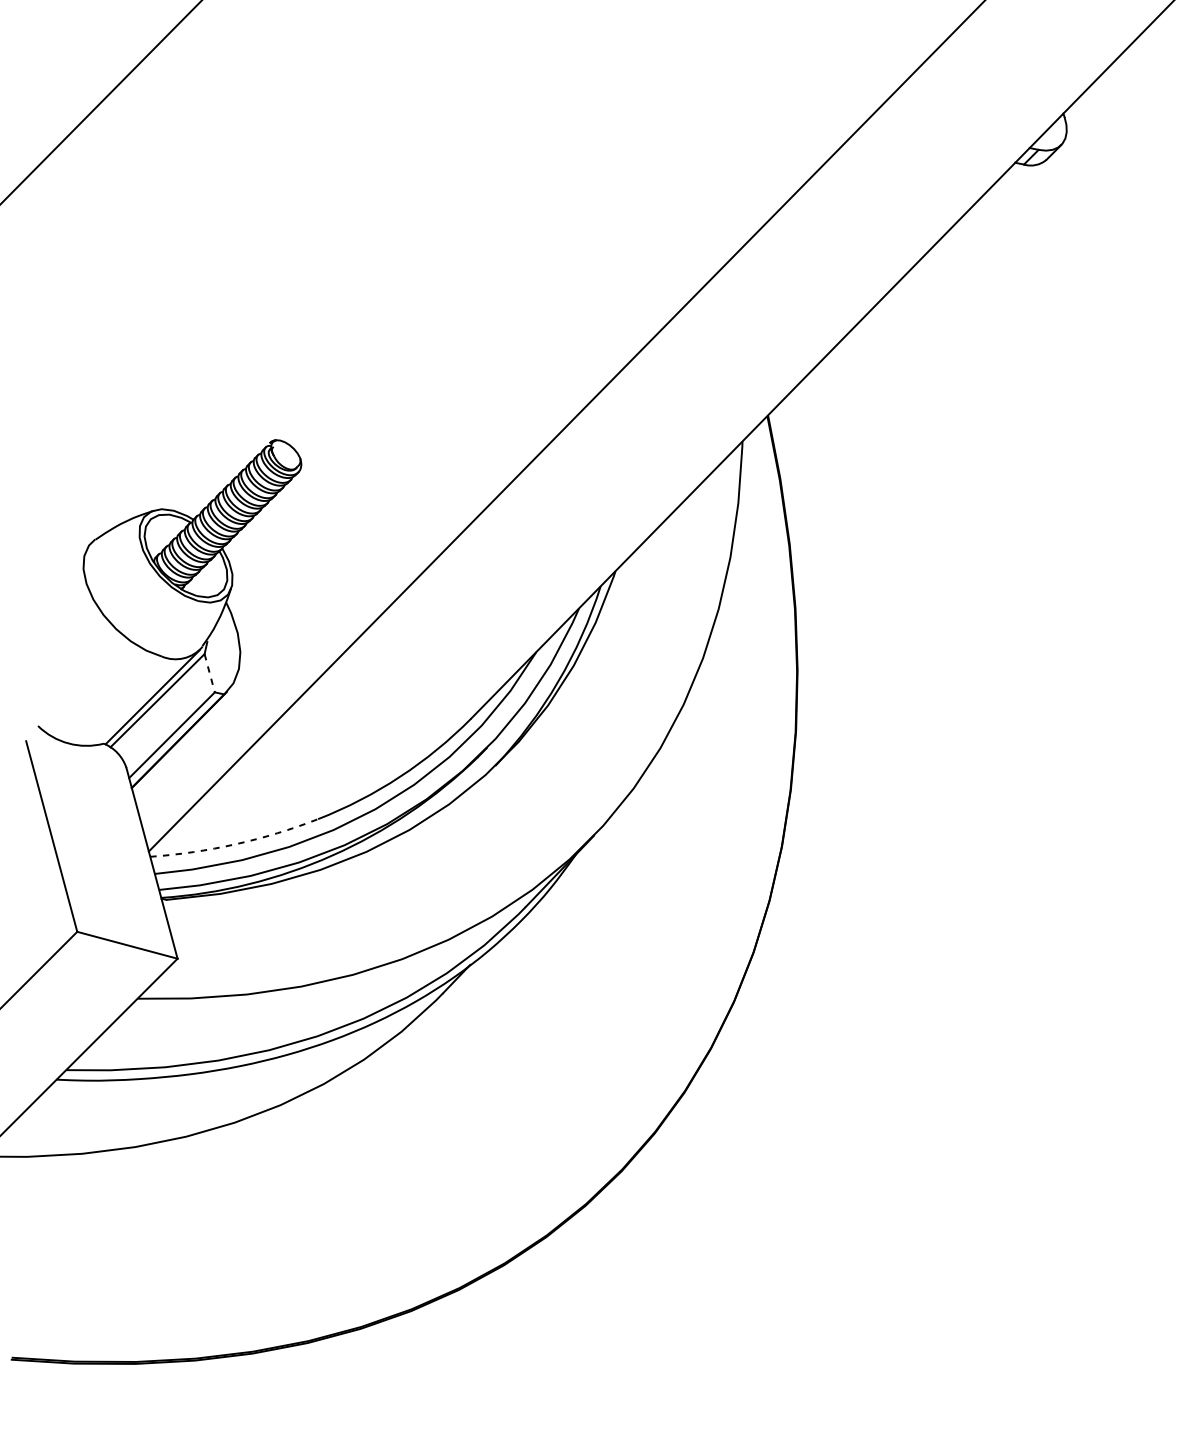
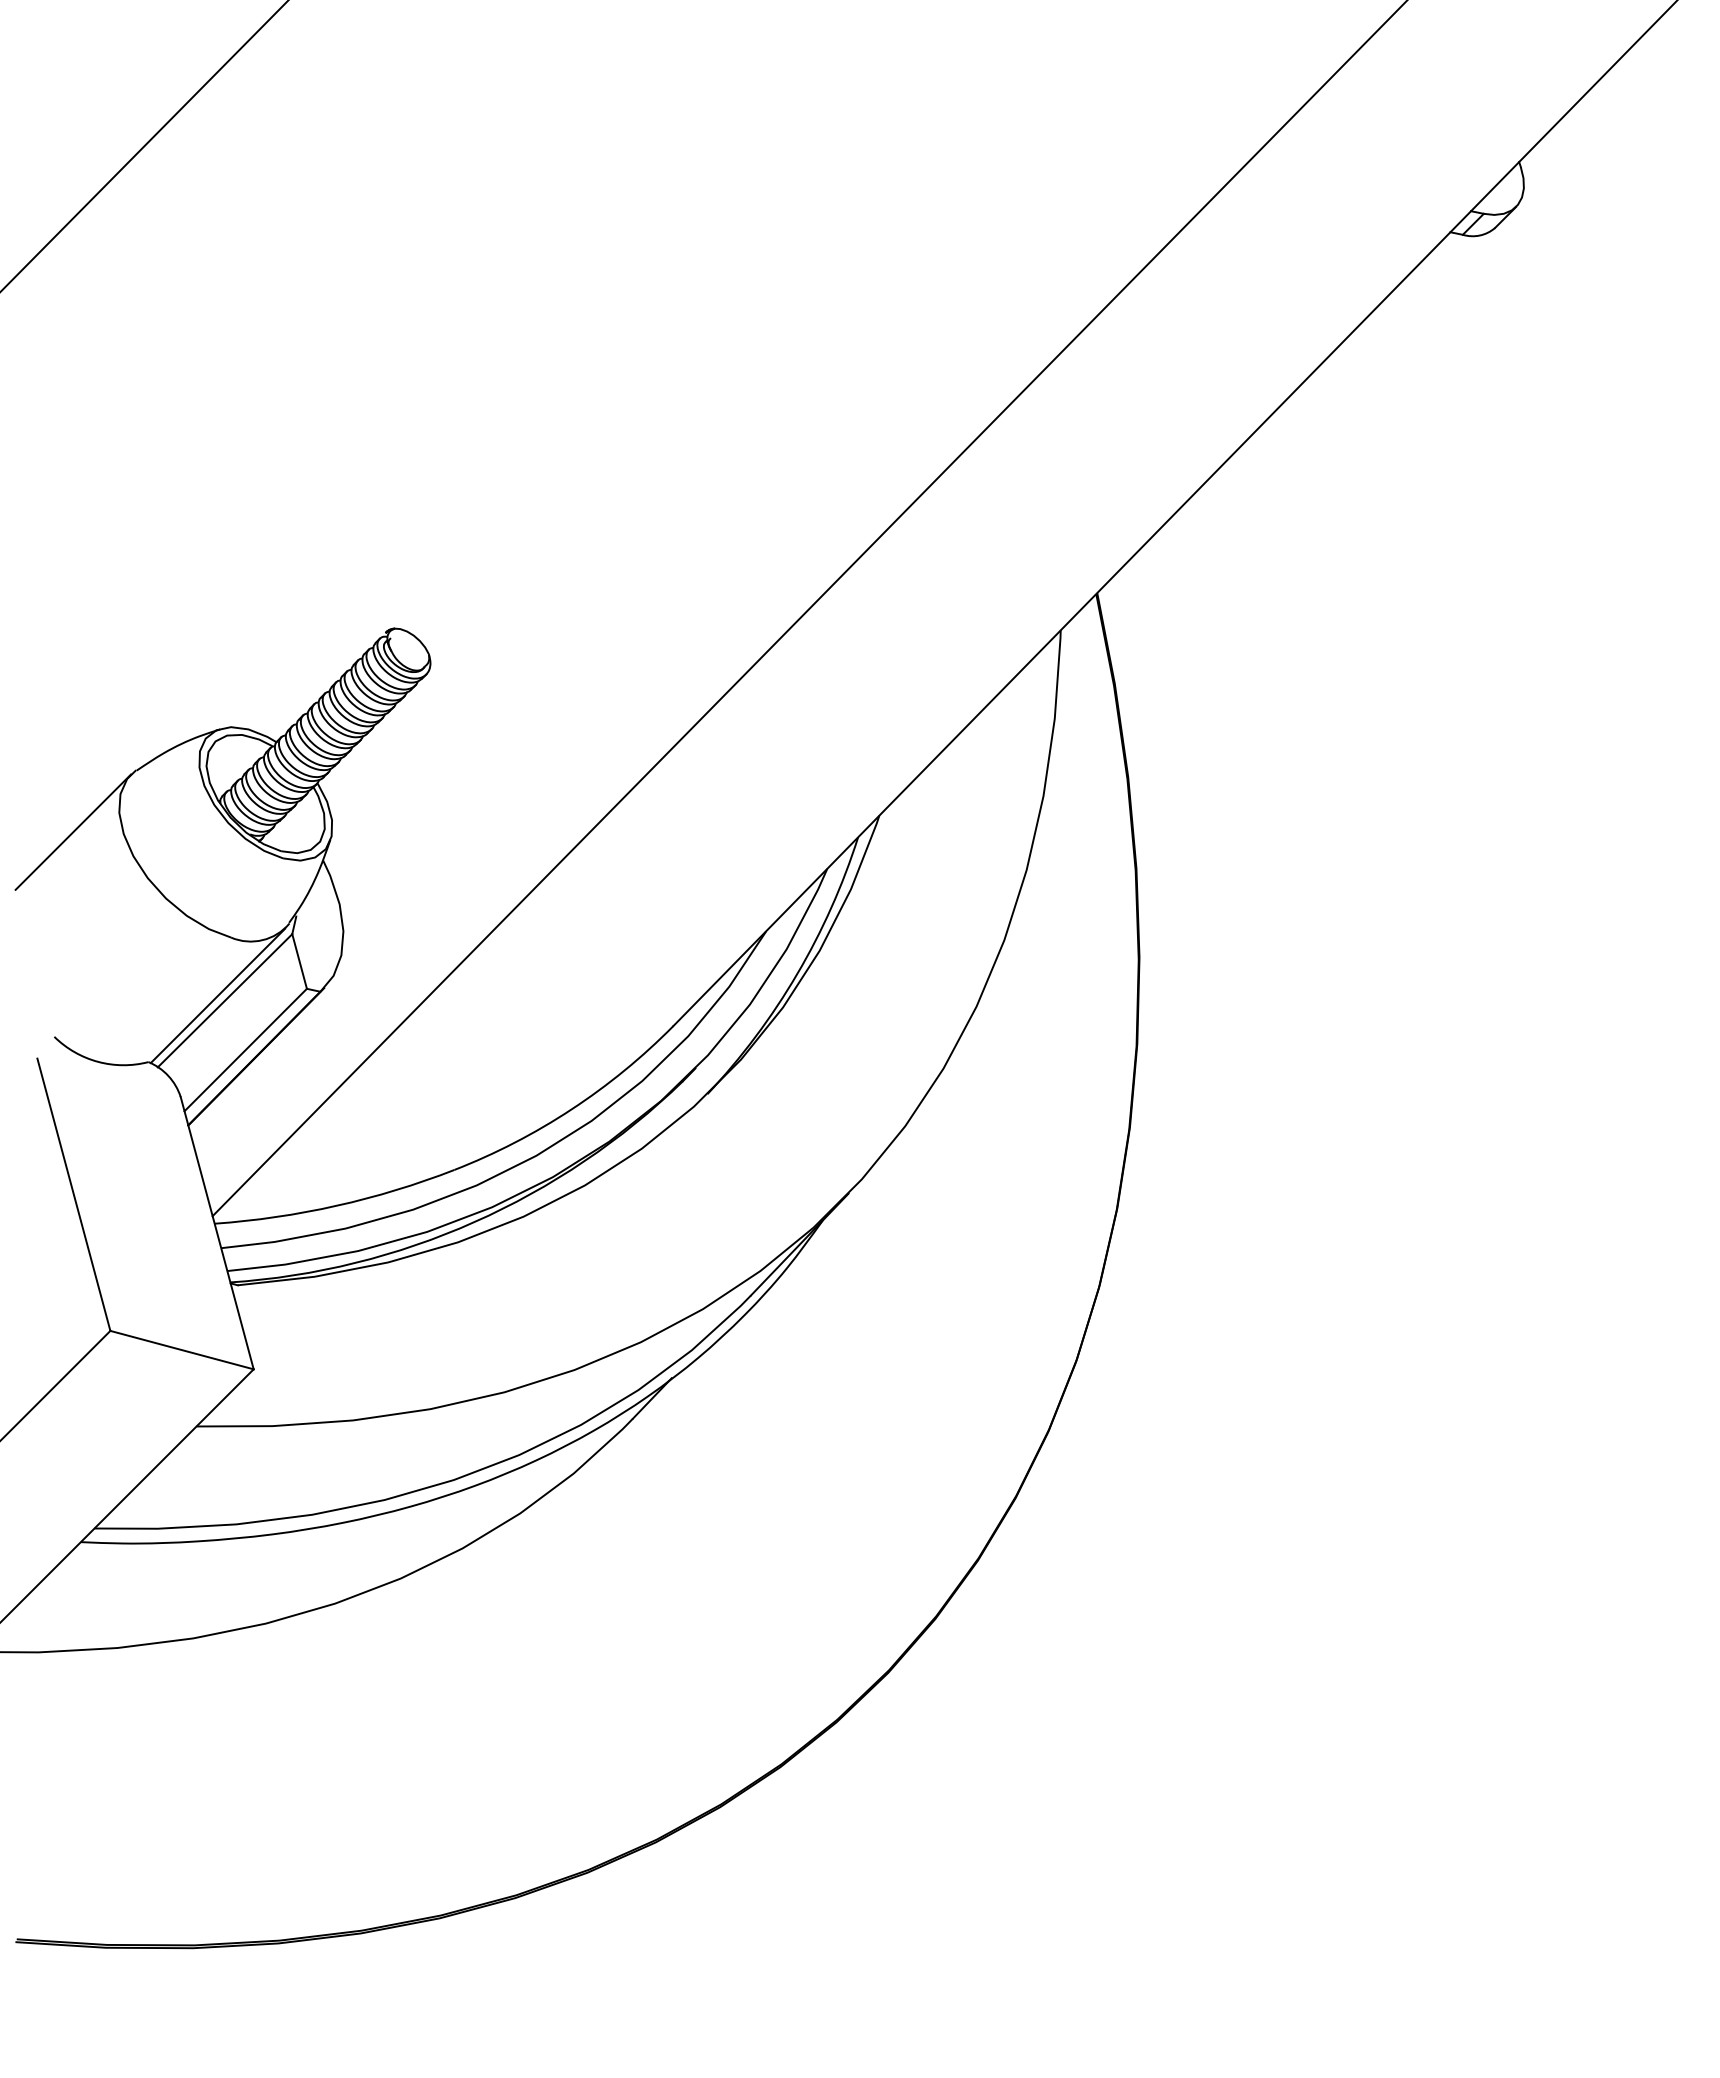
line: (50, 582) -> (72, 831), added
line: (209, 673) -> (299, 961), dashed -> solid
arc: (235, 844) -> (336, 1205), dashed -> solid

